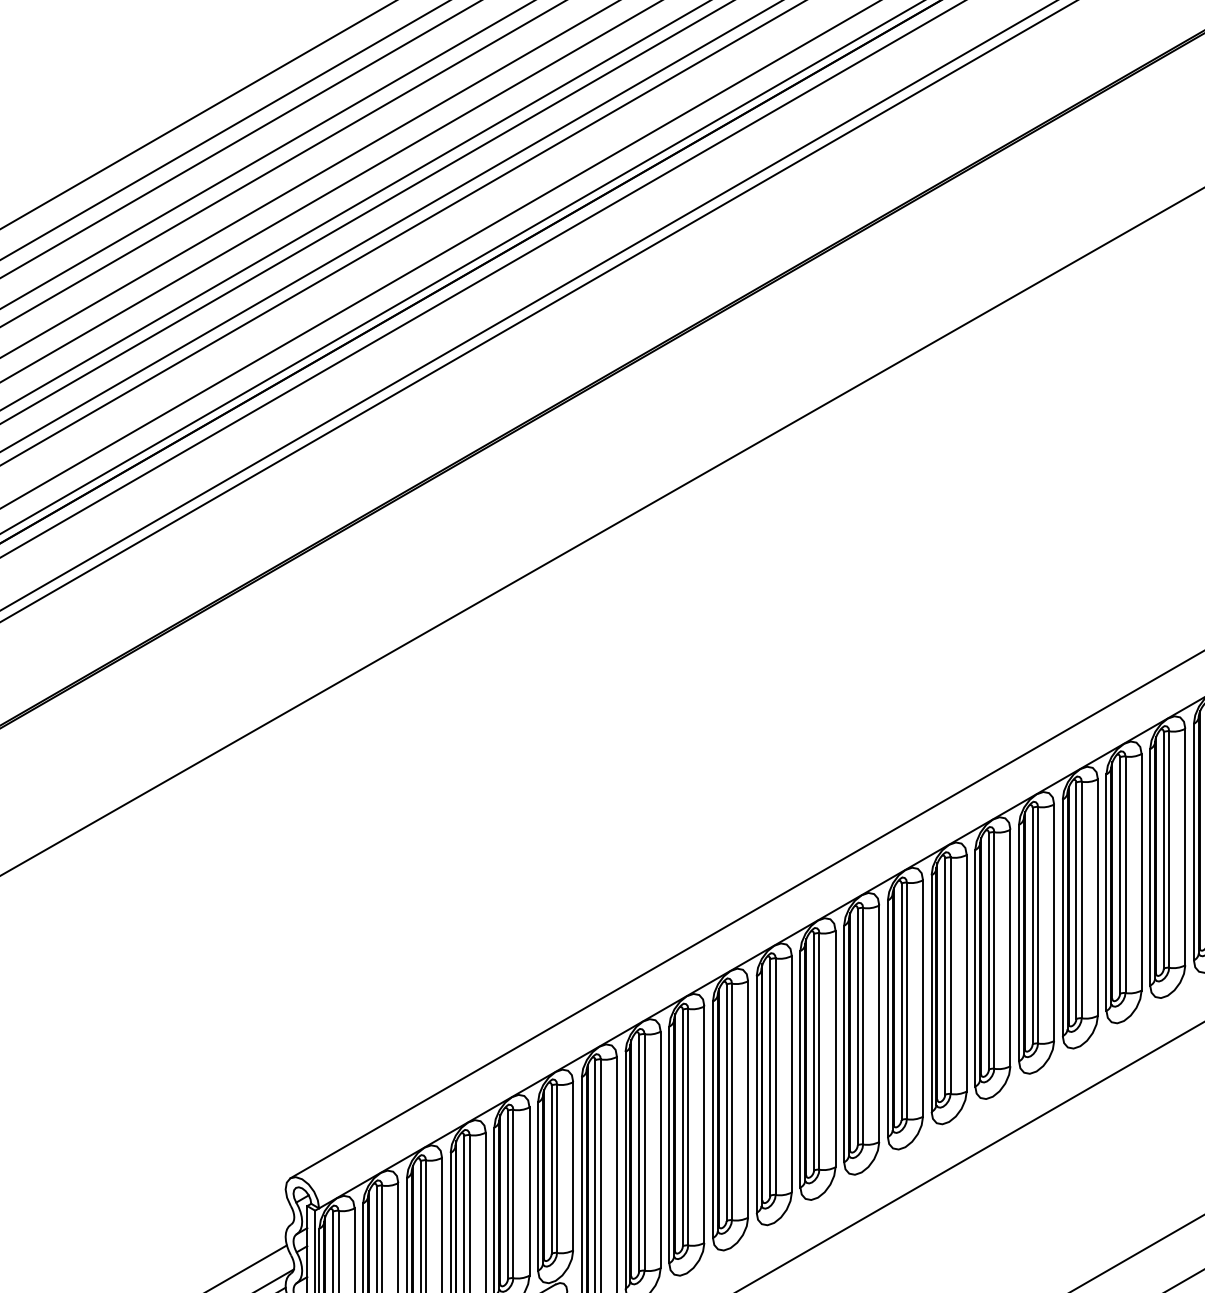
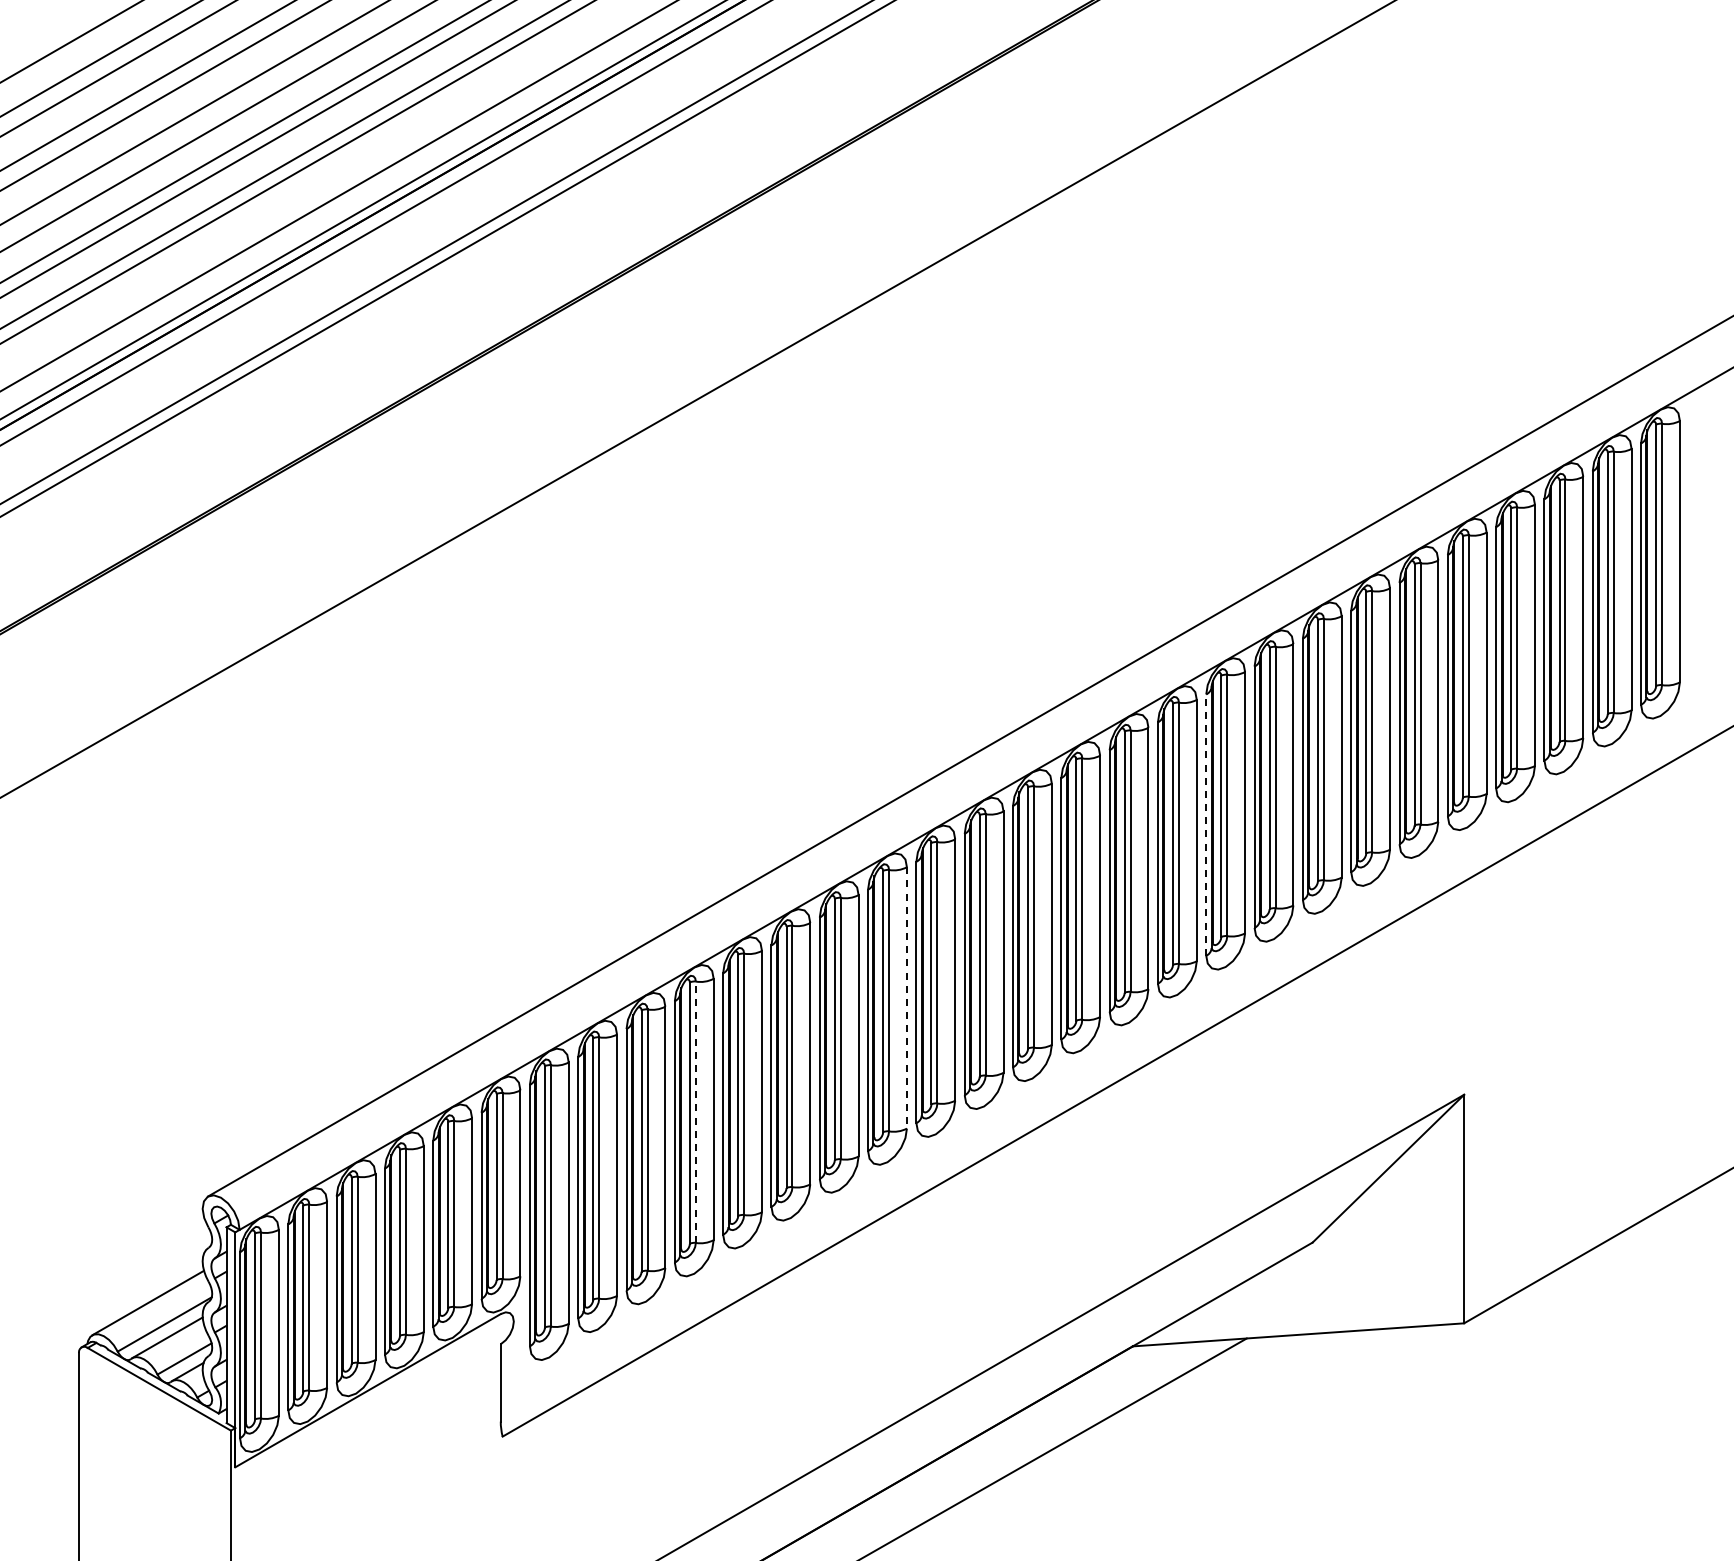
line: (1194, 842) -> (1206, 825), solid -> dashed
line: (922, 998) -> (906, 997), solid -> dashed
line: (731, 1102) -> (695, 1112), solid -> dashed

